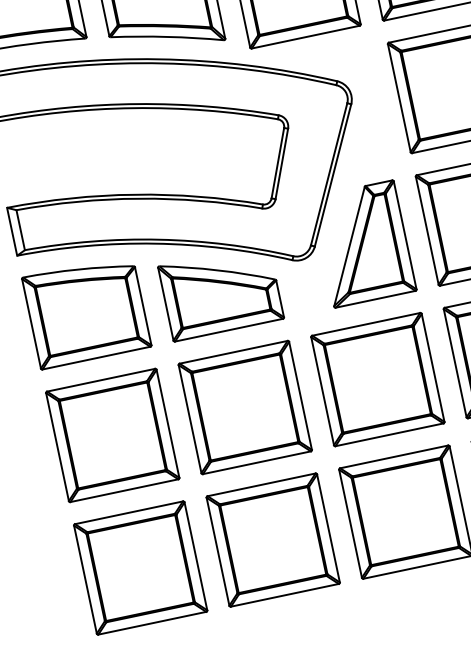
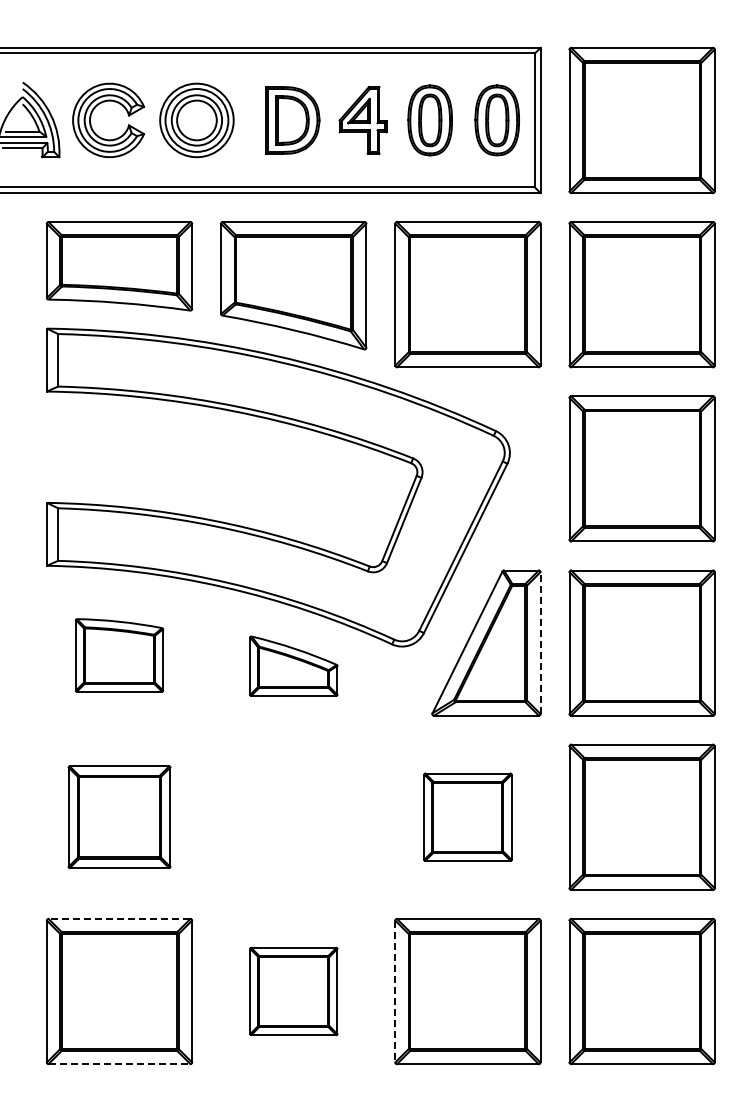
line: (405, 235) -> (540, 643), solid -> dashed
part: (220, 292) -> (293, 665), size x0.6
part: (86, 312) -> (119, 655), size x0.6
part: (377, 379) -> (467, 816), size x0.6
part: (245, 406) -> (293, 816), removed
part: (112, 434) -> (119, 816), size x0.7
line: (128, 512) -> (119, 918), solid -> dashed
line: (350, 523) -> (395, 991), solid -> dashed
part: (273, 540) -> (293, 991), size x0.6
line: (152, 623) -> (119, 1064), solid -> dashed

